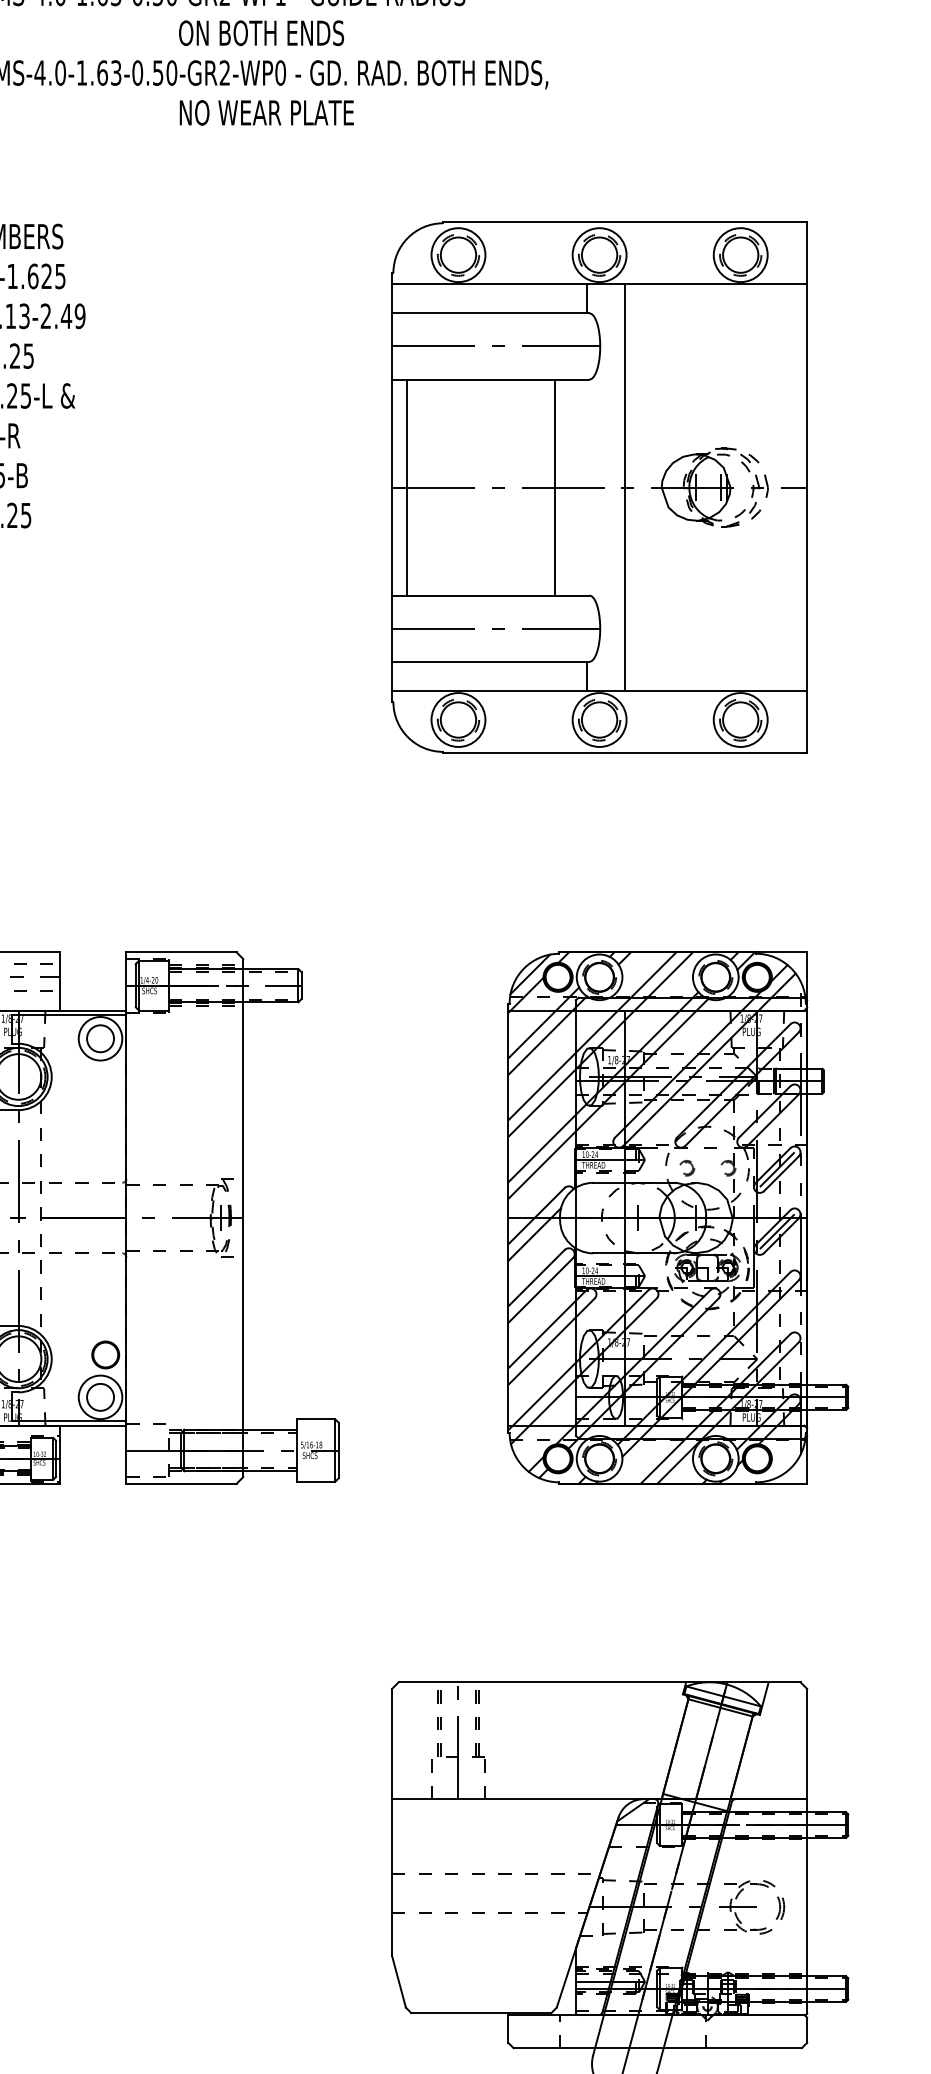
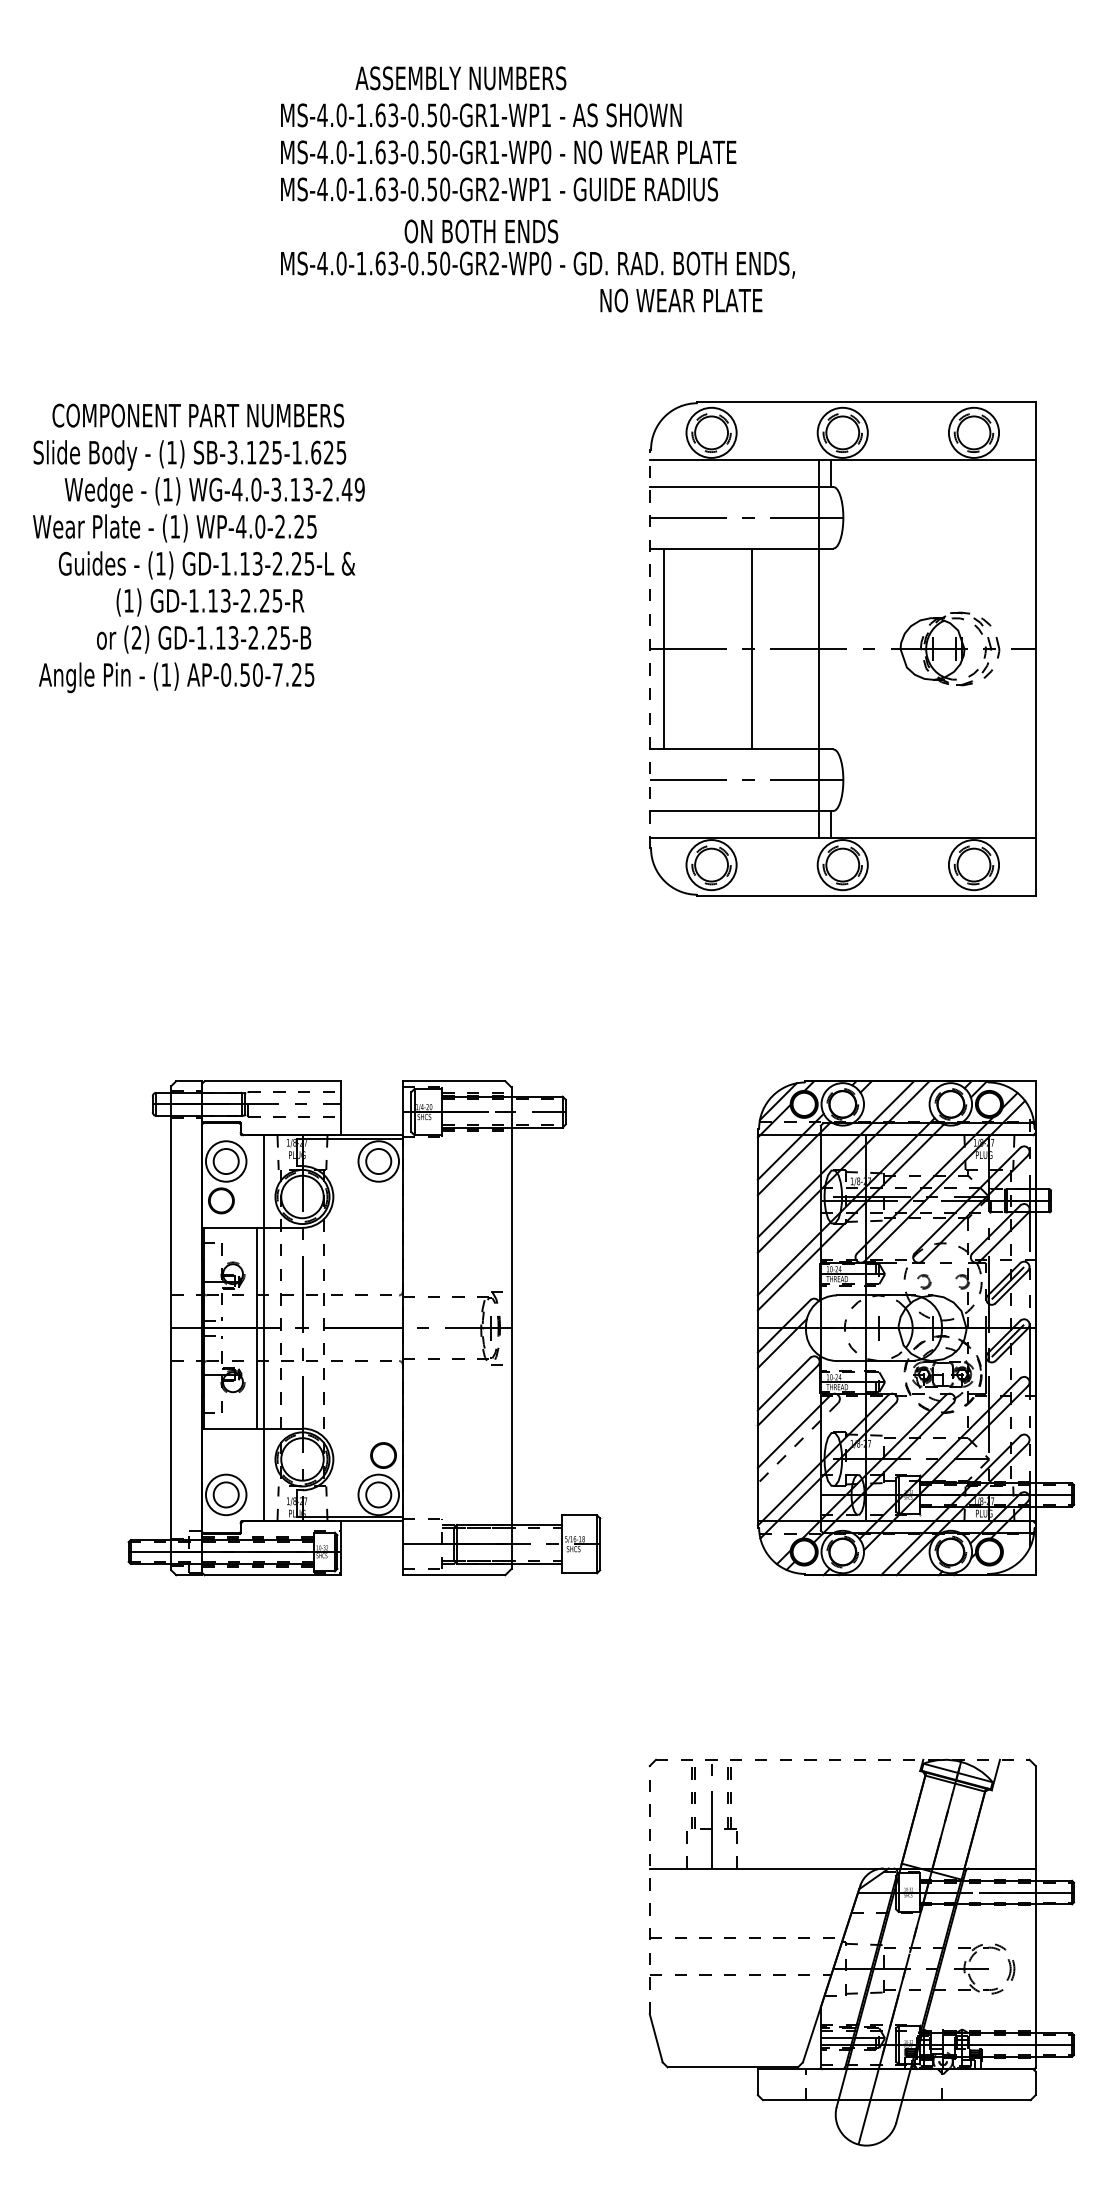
text: (261, 33) -> (481, 231), moved
text: (266, 112) -> (681, 300), moved
line: (391, 487) -> (649, 648), solid -> dashed
line: (555, 487) -> (752, 648), moved
line: (624, 487) -> (818, 648), moved
line: (551, 1342) -> (798, 1443), solid -> dashed
line: (599, 1681) -> (842, 1759), solid -> dashed
line: (391, 1821) -> (649, 1889), solid -> dashed

